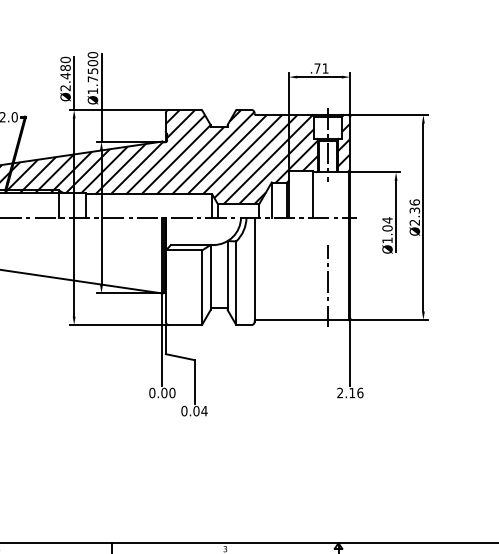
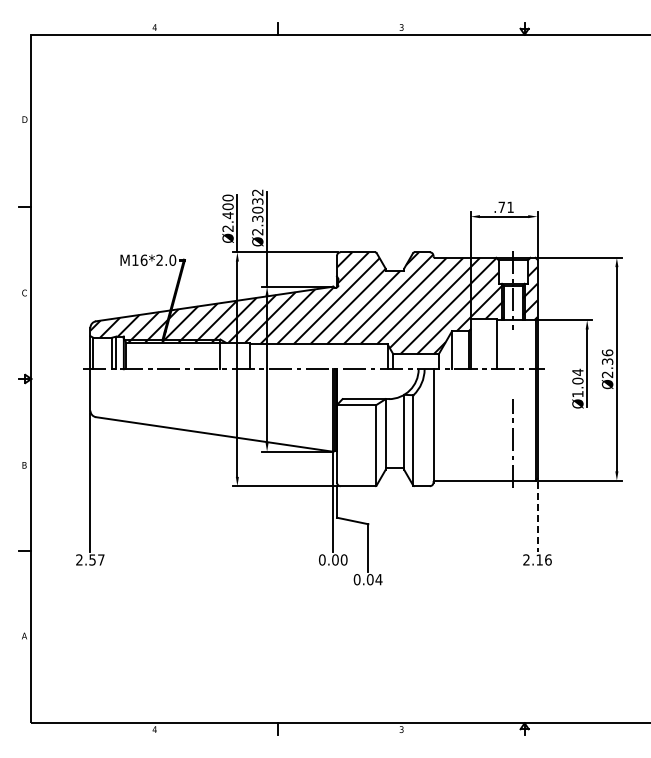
text: (65, 67) -> (227, 206), Ø2.480 -> Ø2.400
text: (92, 73) -> (257, 212), Ø1.7500 -> Ø2.3032
line: (350, 353) -> (537, 517), solid -> dashed

